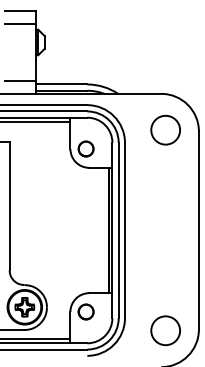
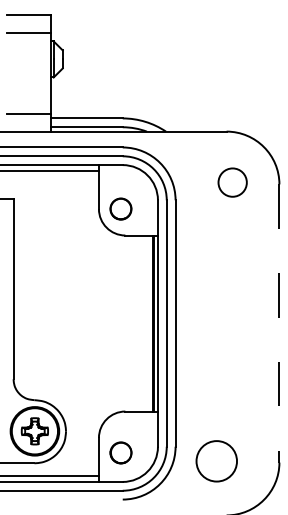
circle: (165, 130) -> (232, 182), size x0.7
line: (198, 231) -> (279, 324), solid -> dashed
circle: (85, 311) -> (120, 452), moved
circle: (165, 330) -> (216, 461), moved

